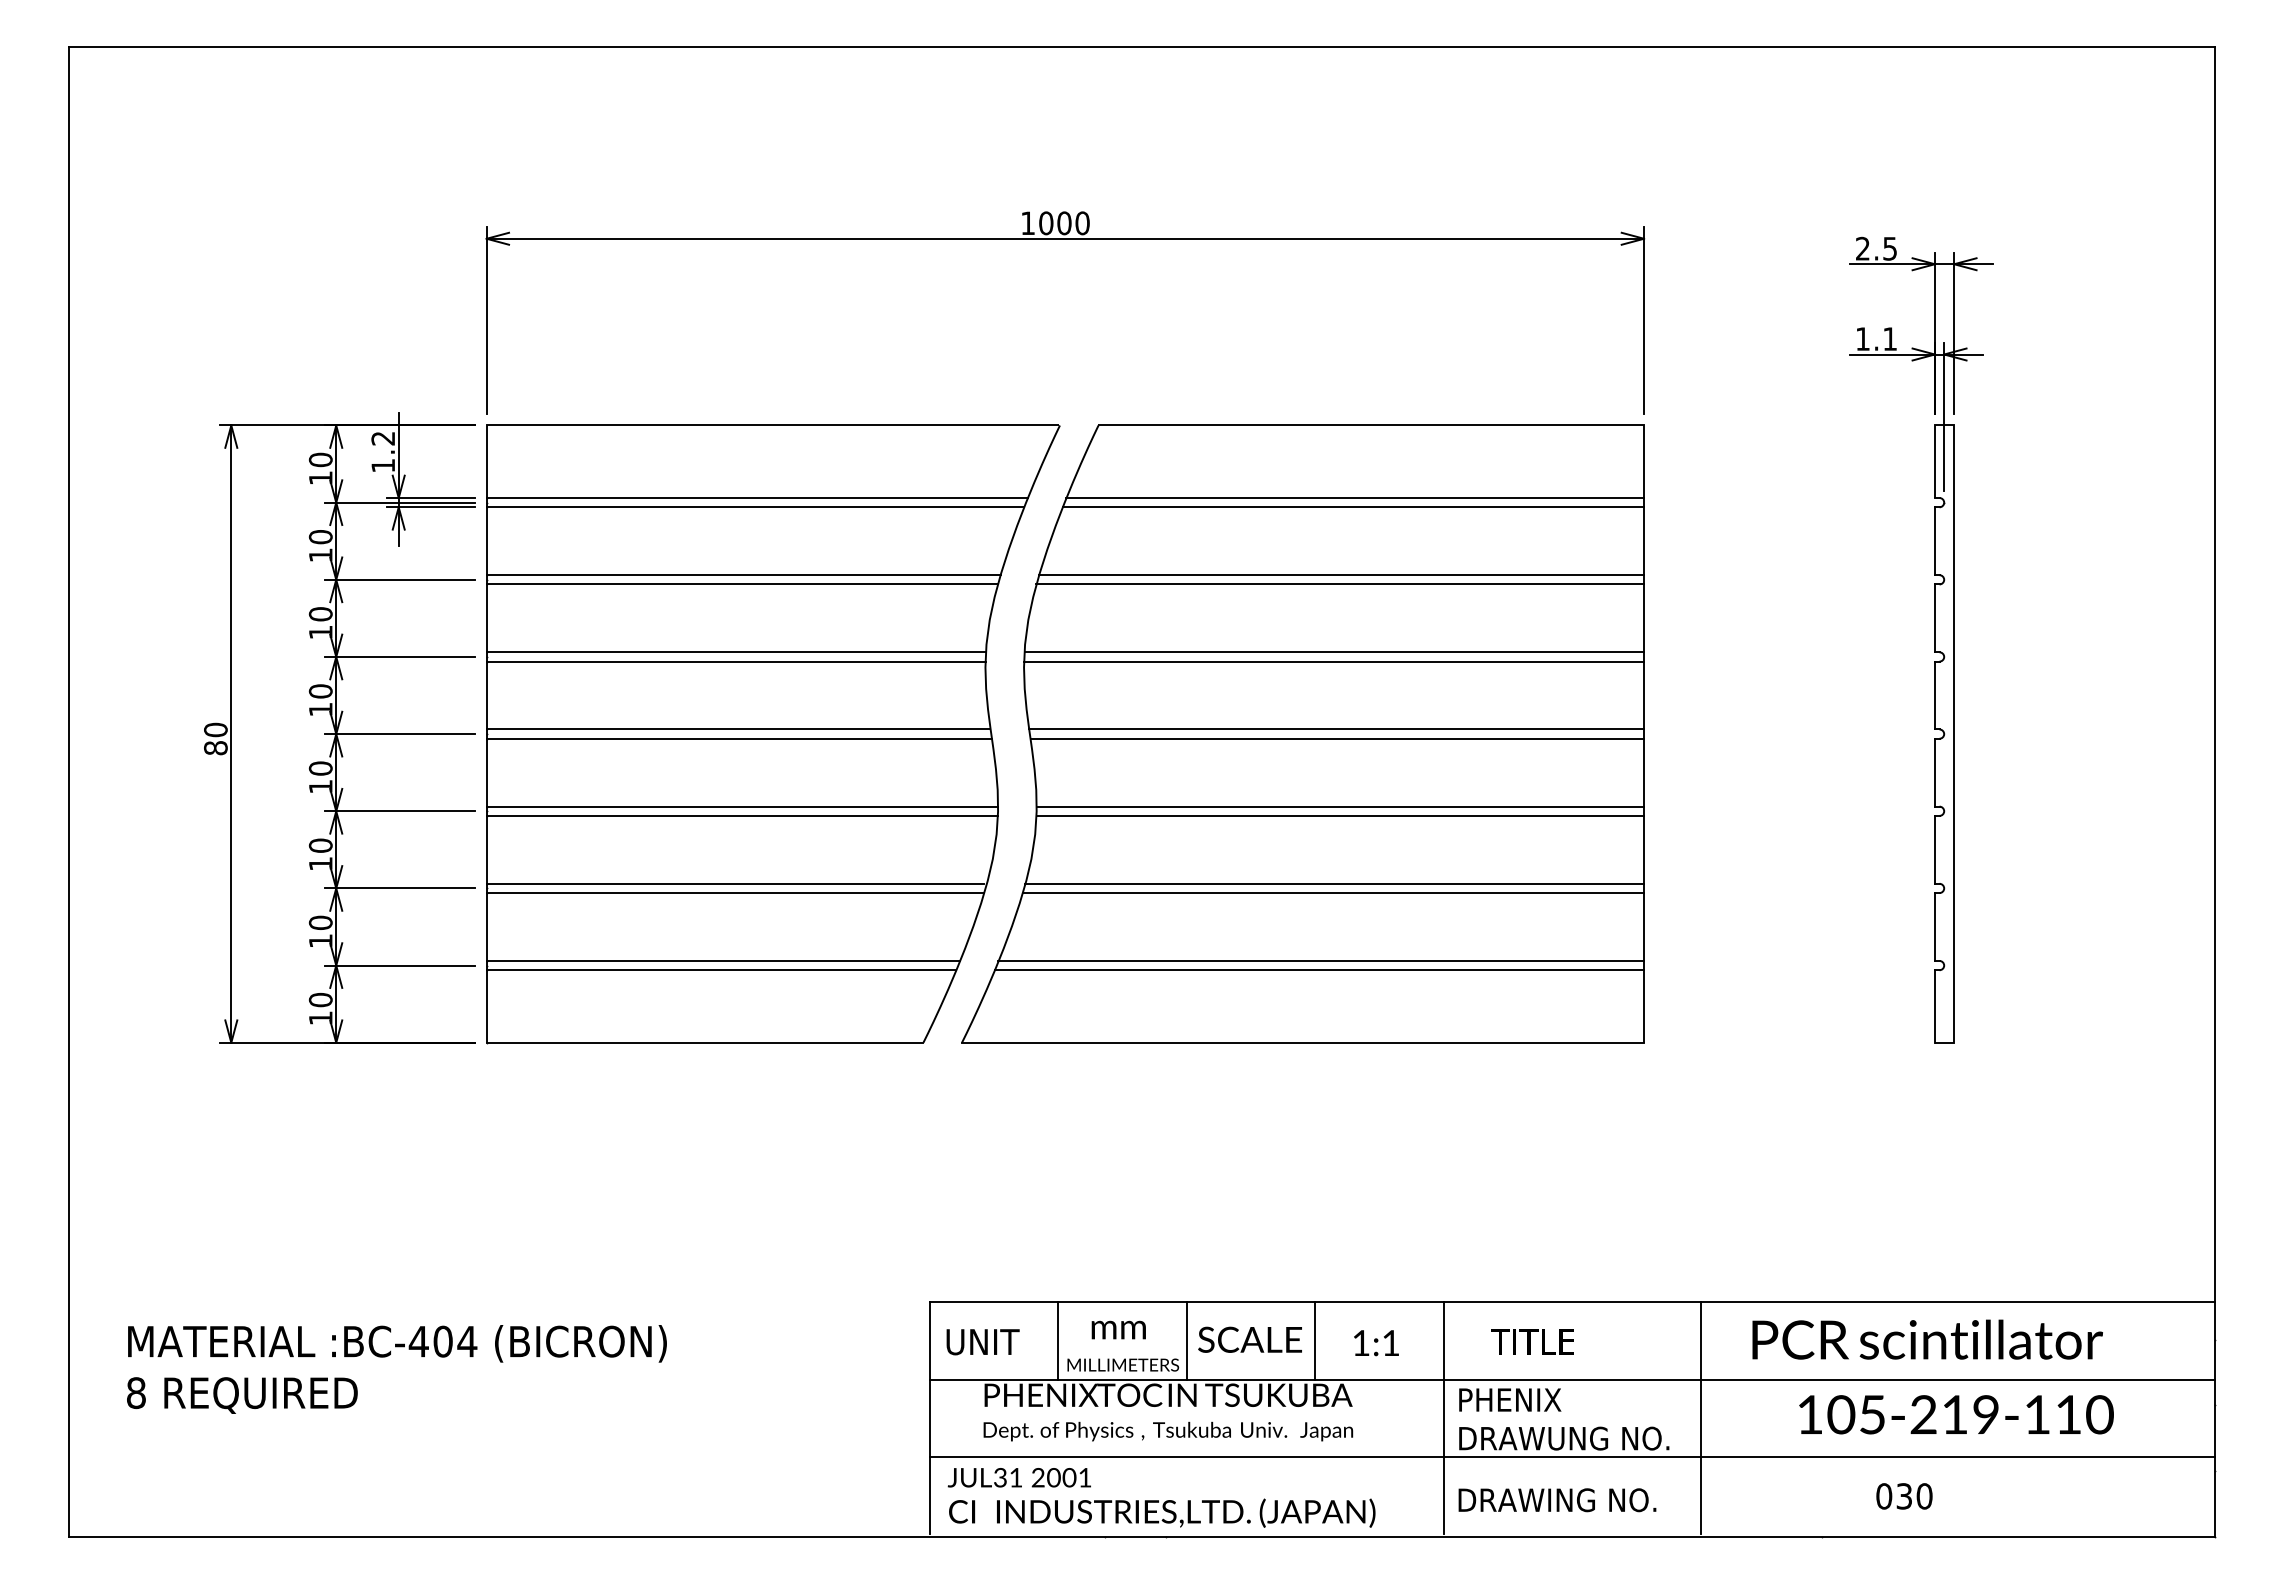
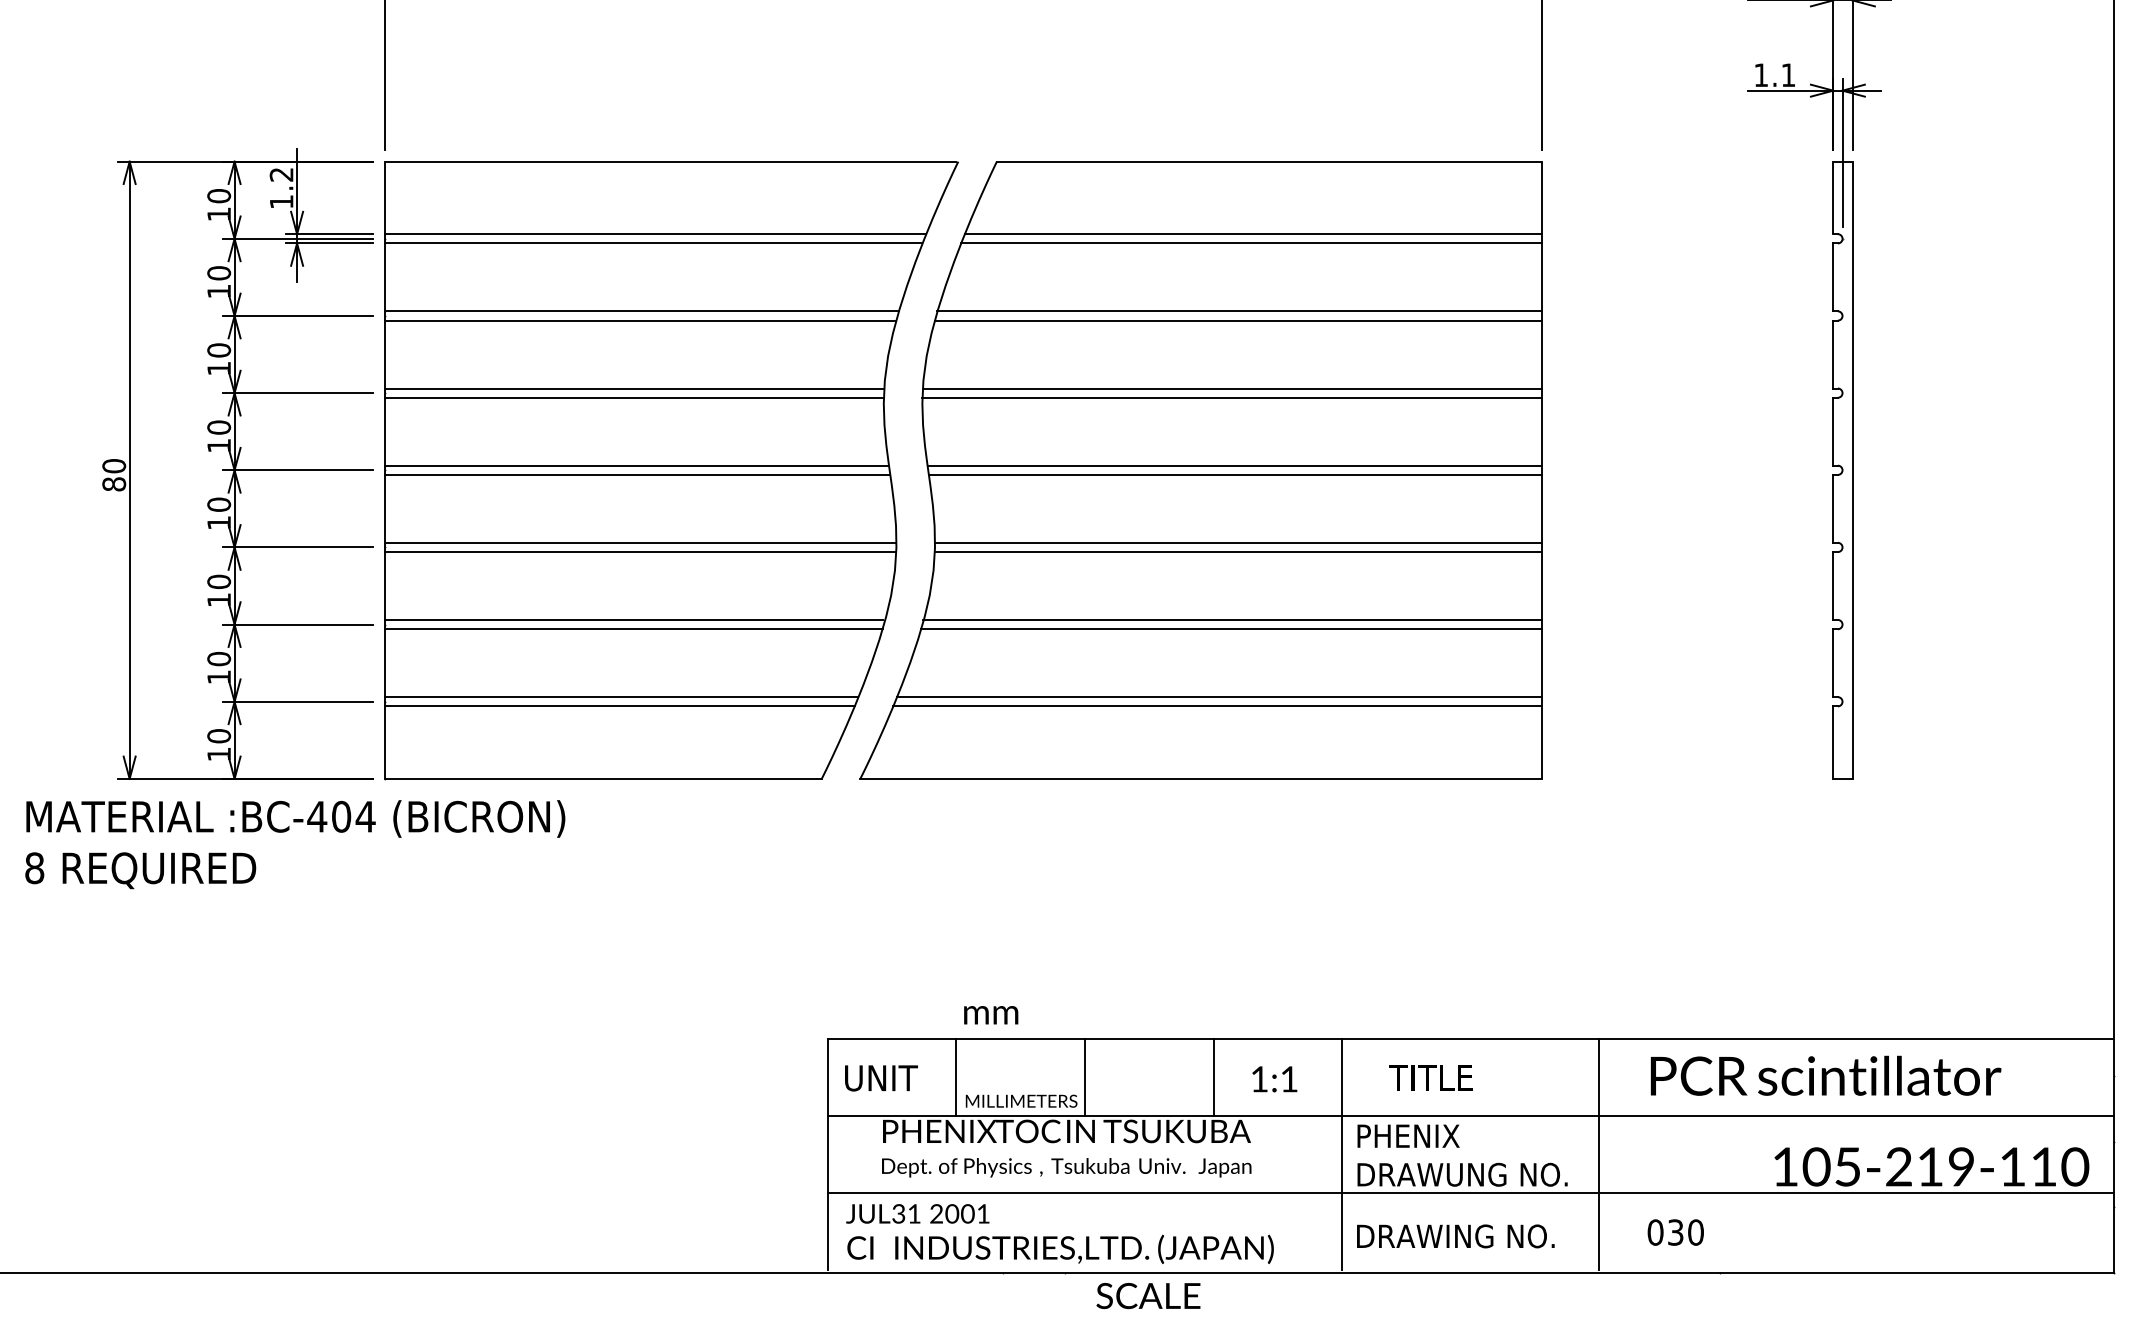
text: (1118, 1329) -> (990, 1014), moved
text: (1249, 1339) -> (1147, 1295), moved
text: (396, 1369) -> (294, 844), moved
text: (1956, 1414) -> (1931, 1166), moved
text: (1904, 1496) -> (1675, 1232), moved

